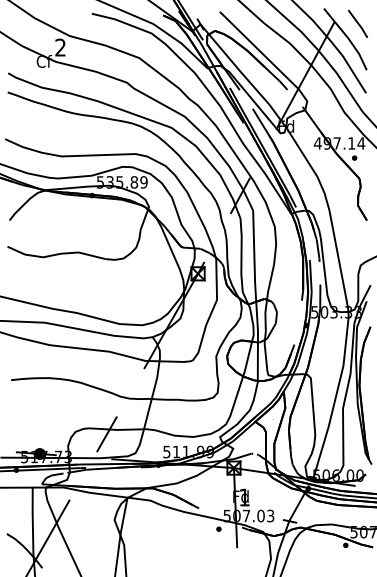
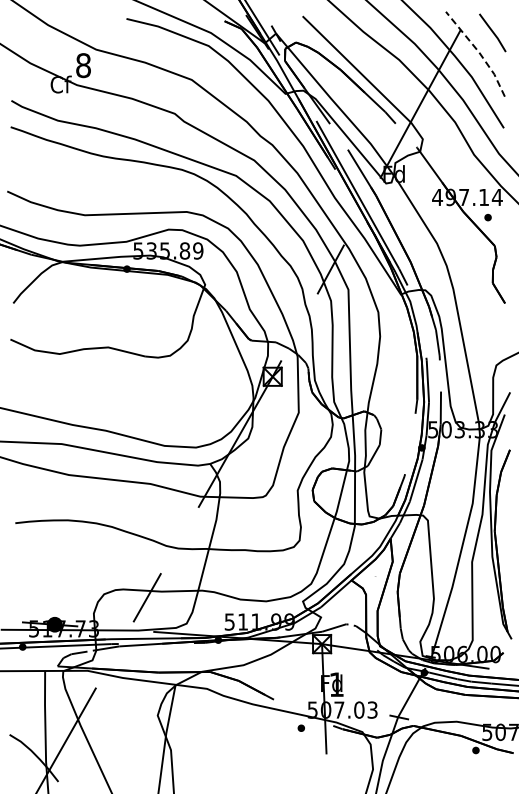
line: (348, 38) -> (479, 52), solid -> dashed
text: (60, 47) -> (83, 65), 2 -> 8

